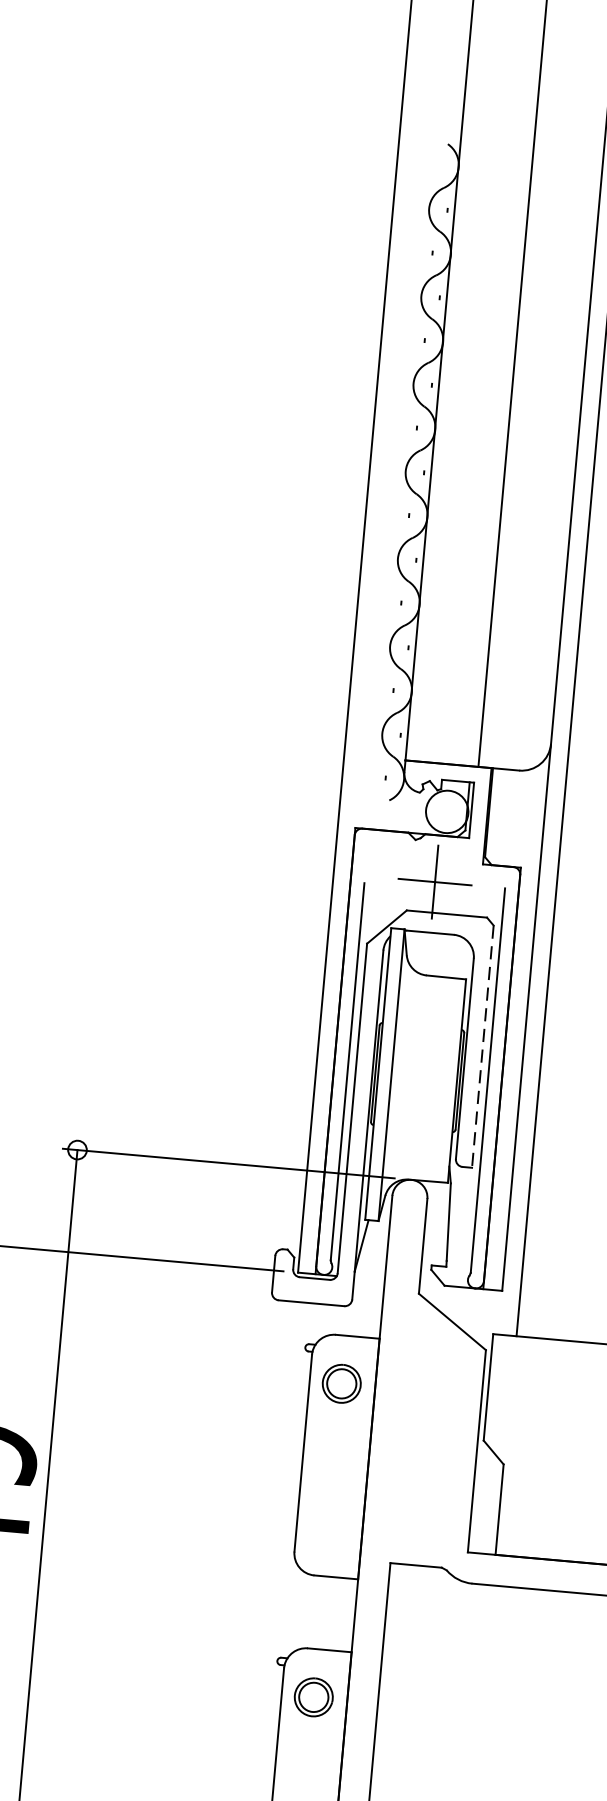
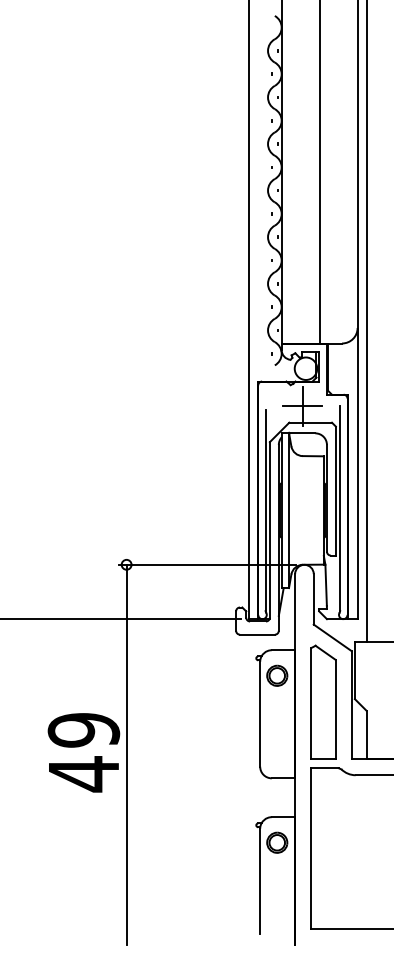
line: (482, 1047) -> (335, 491), dashed -> solid
part: (424, 1439) -> (323, 701), added

